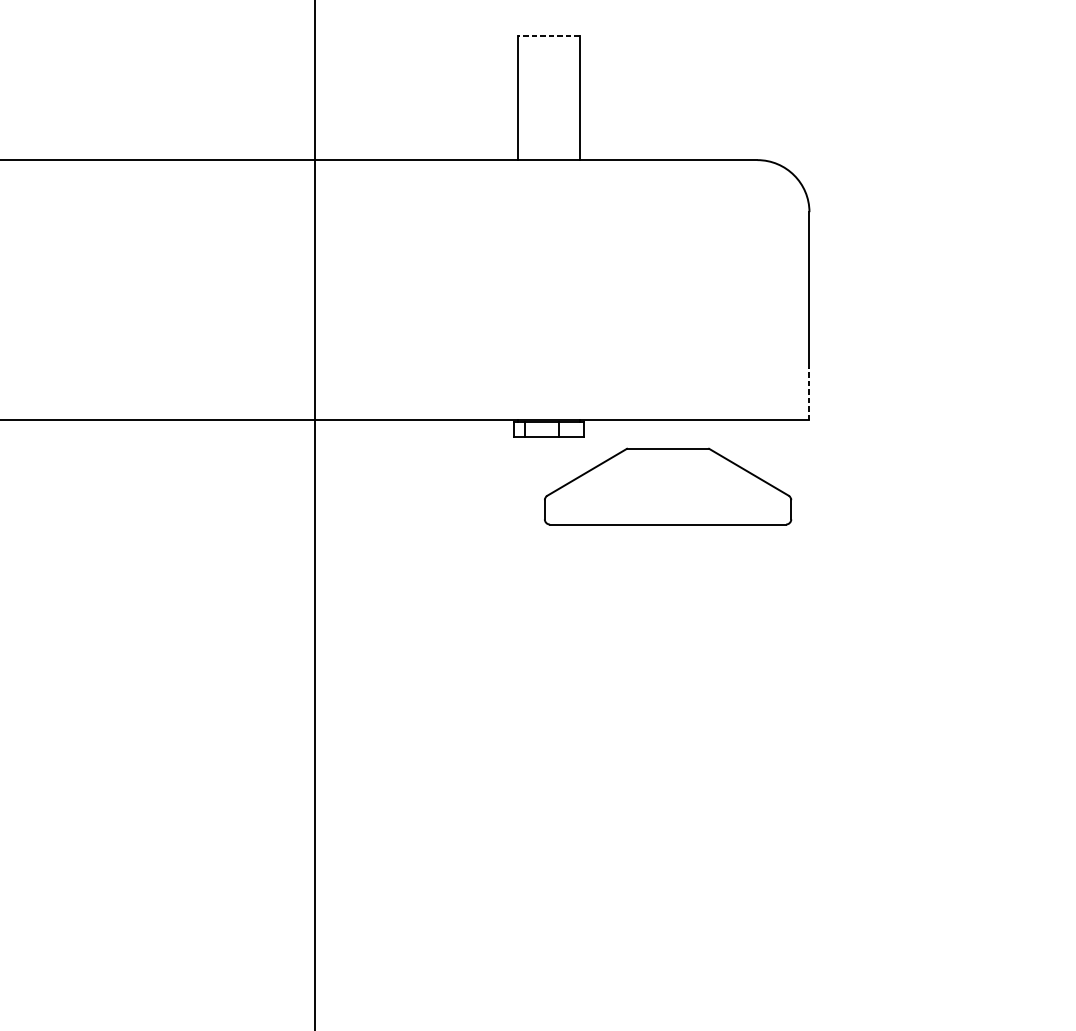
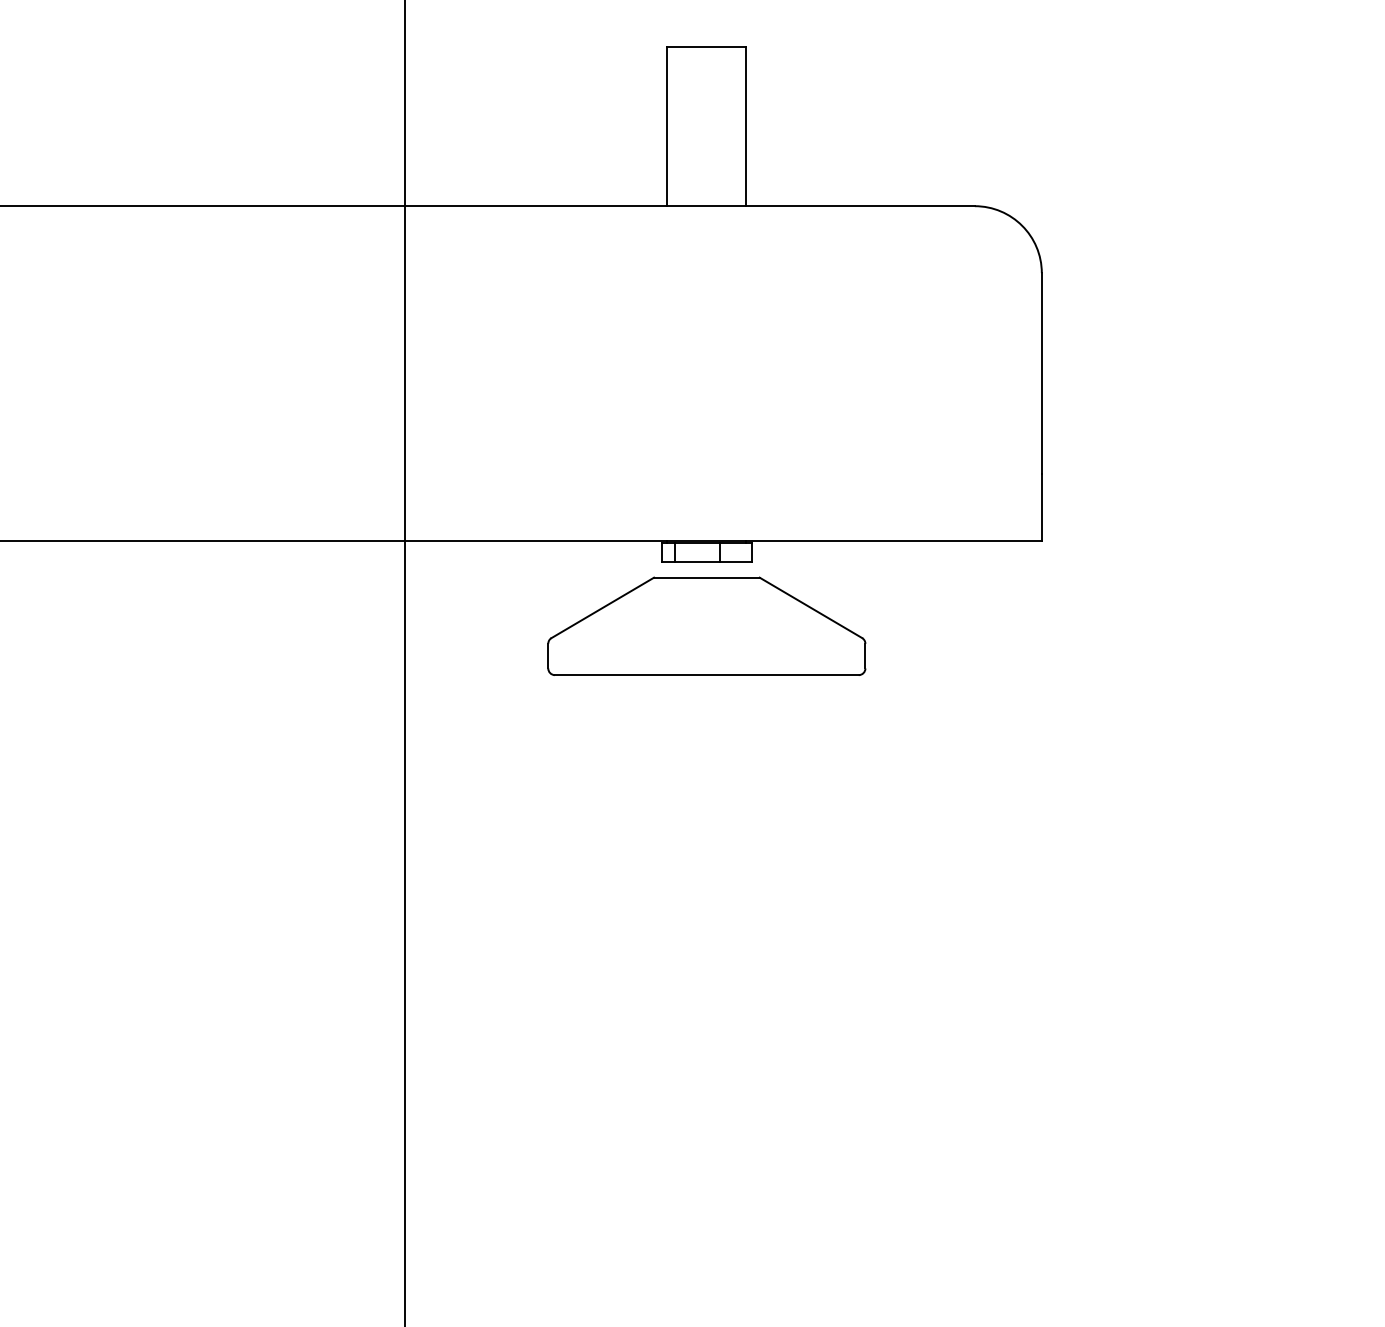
line: (548, 36) -> (706, 46), dashed -> solid
line: (809, 394) -> (1041, 507), dashed -> solid
part: (667, 485) -> (706, 625), moved

